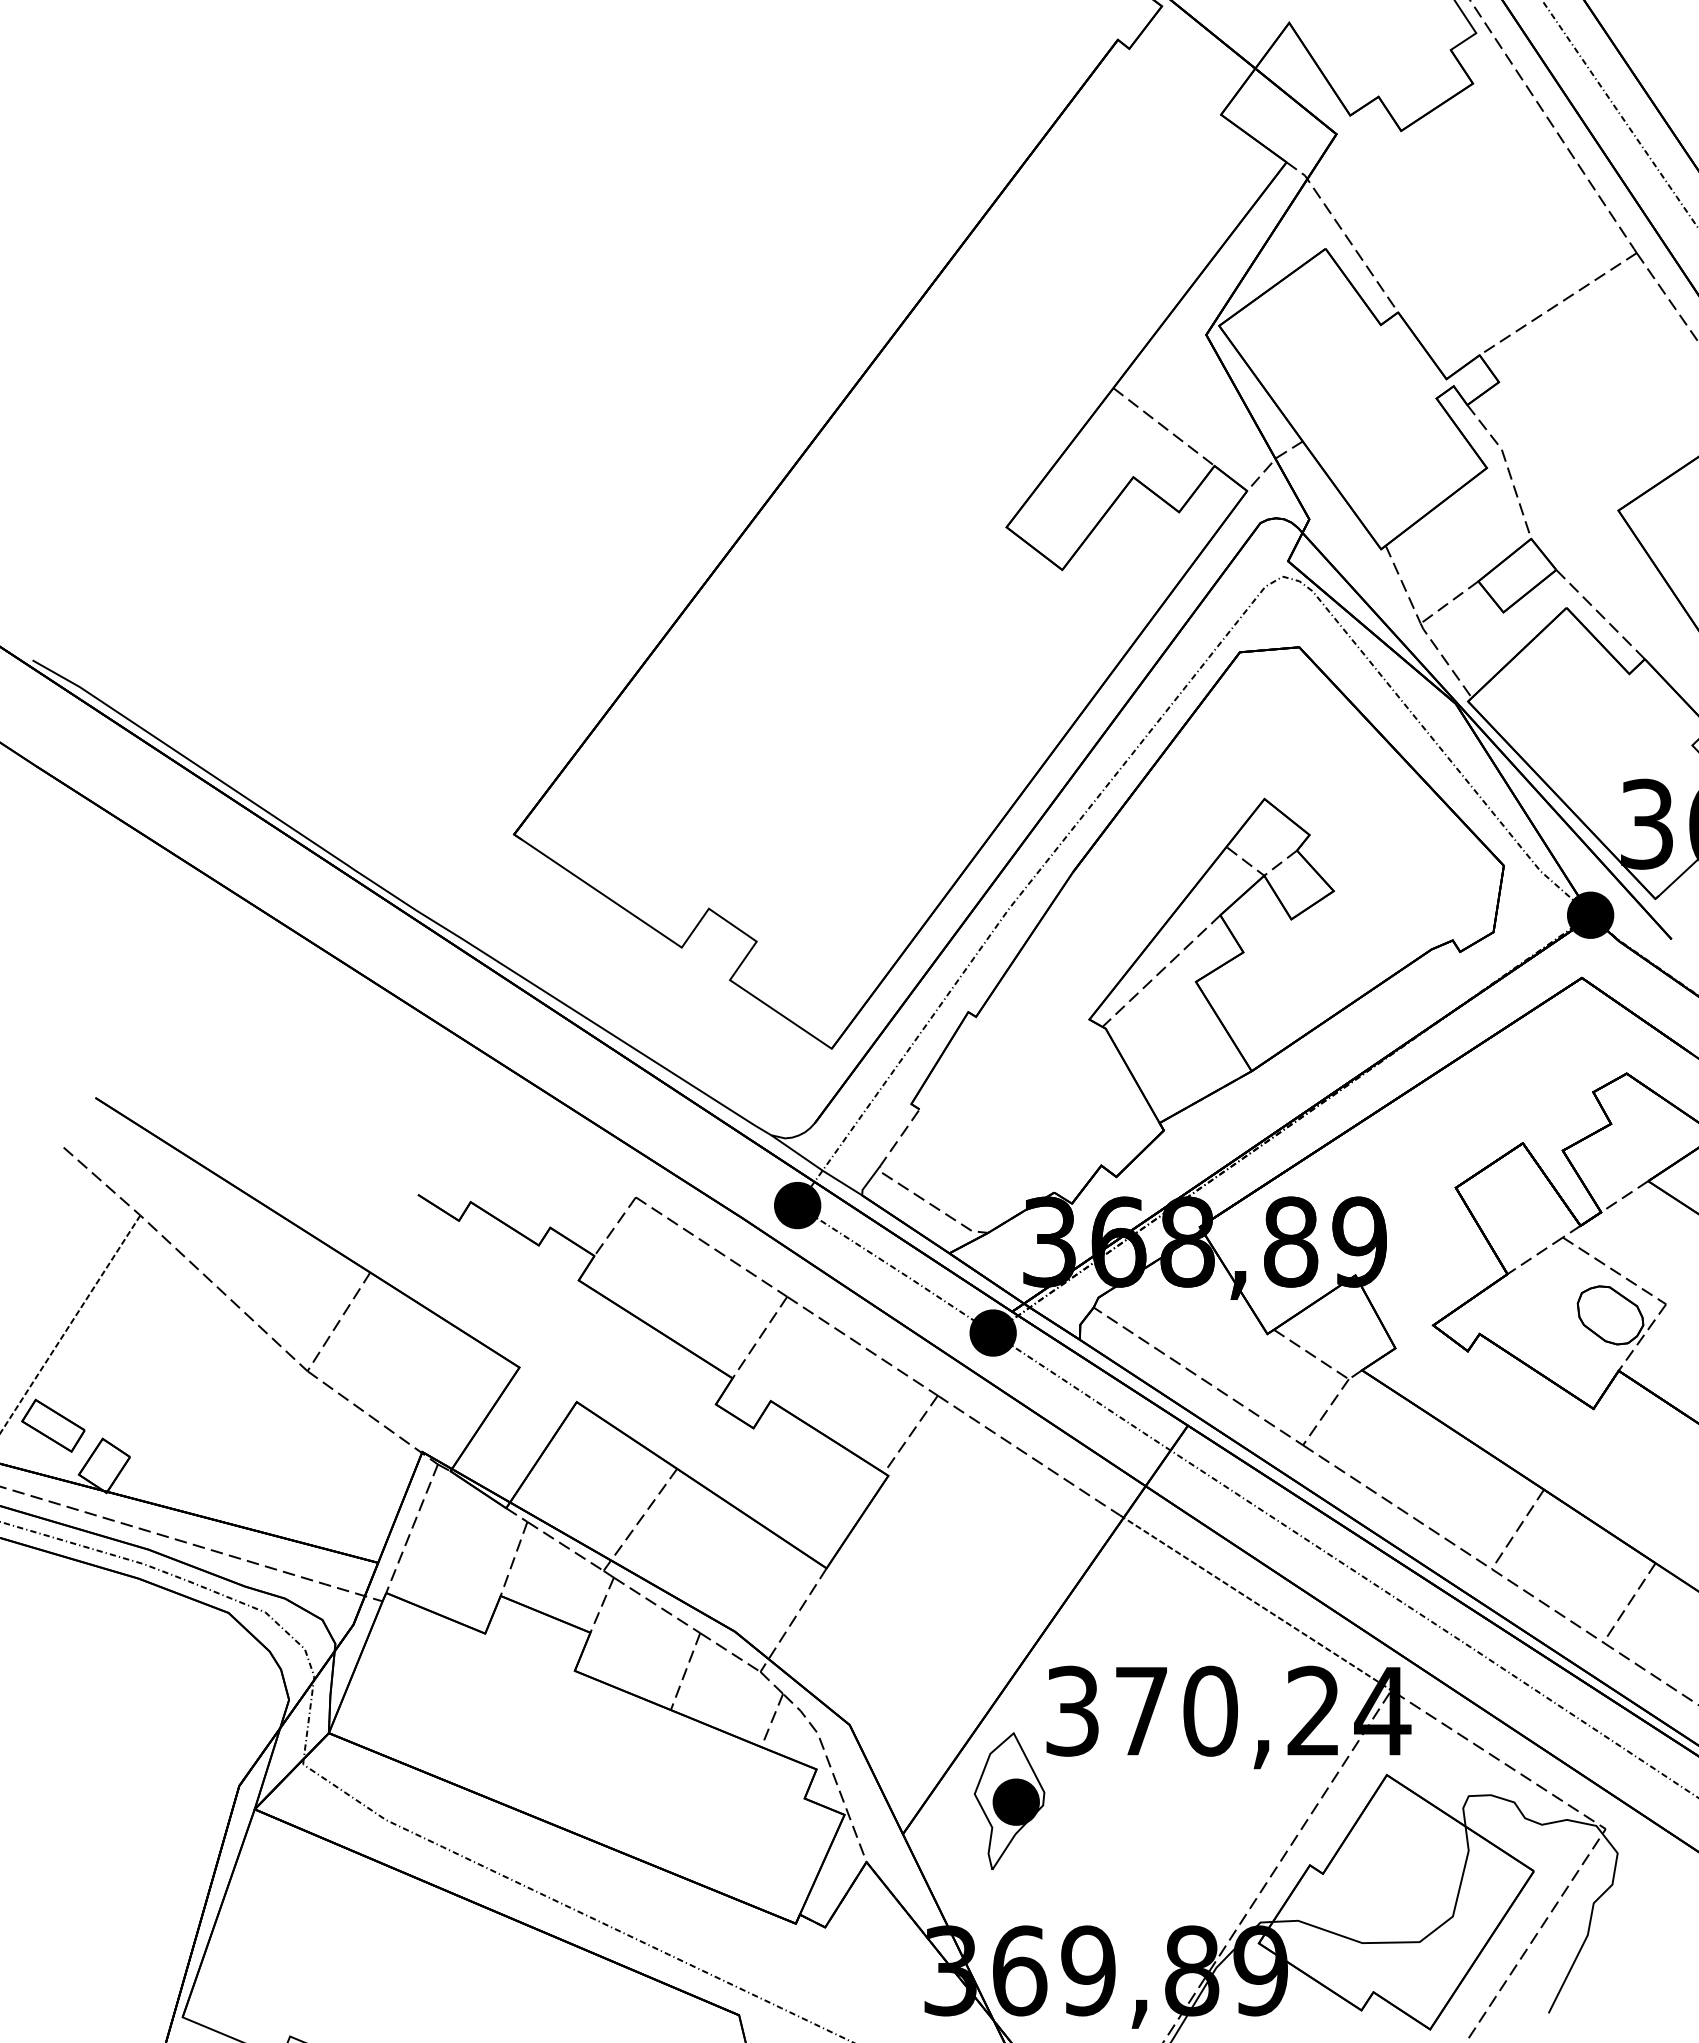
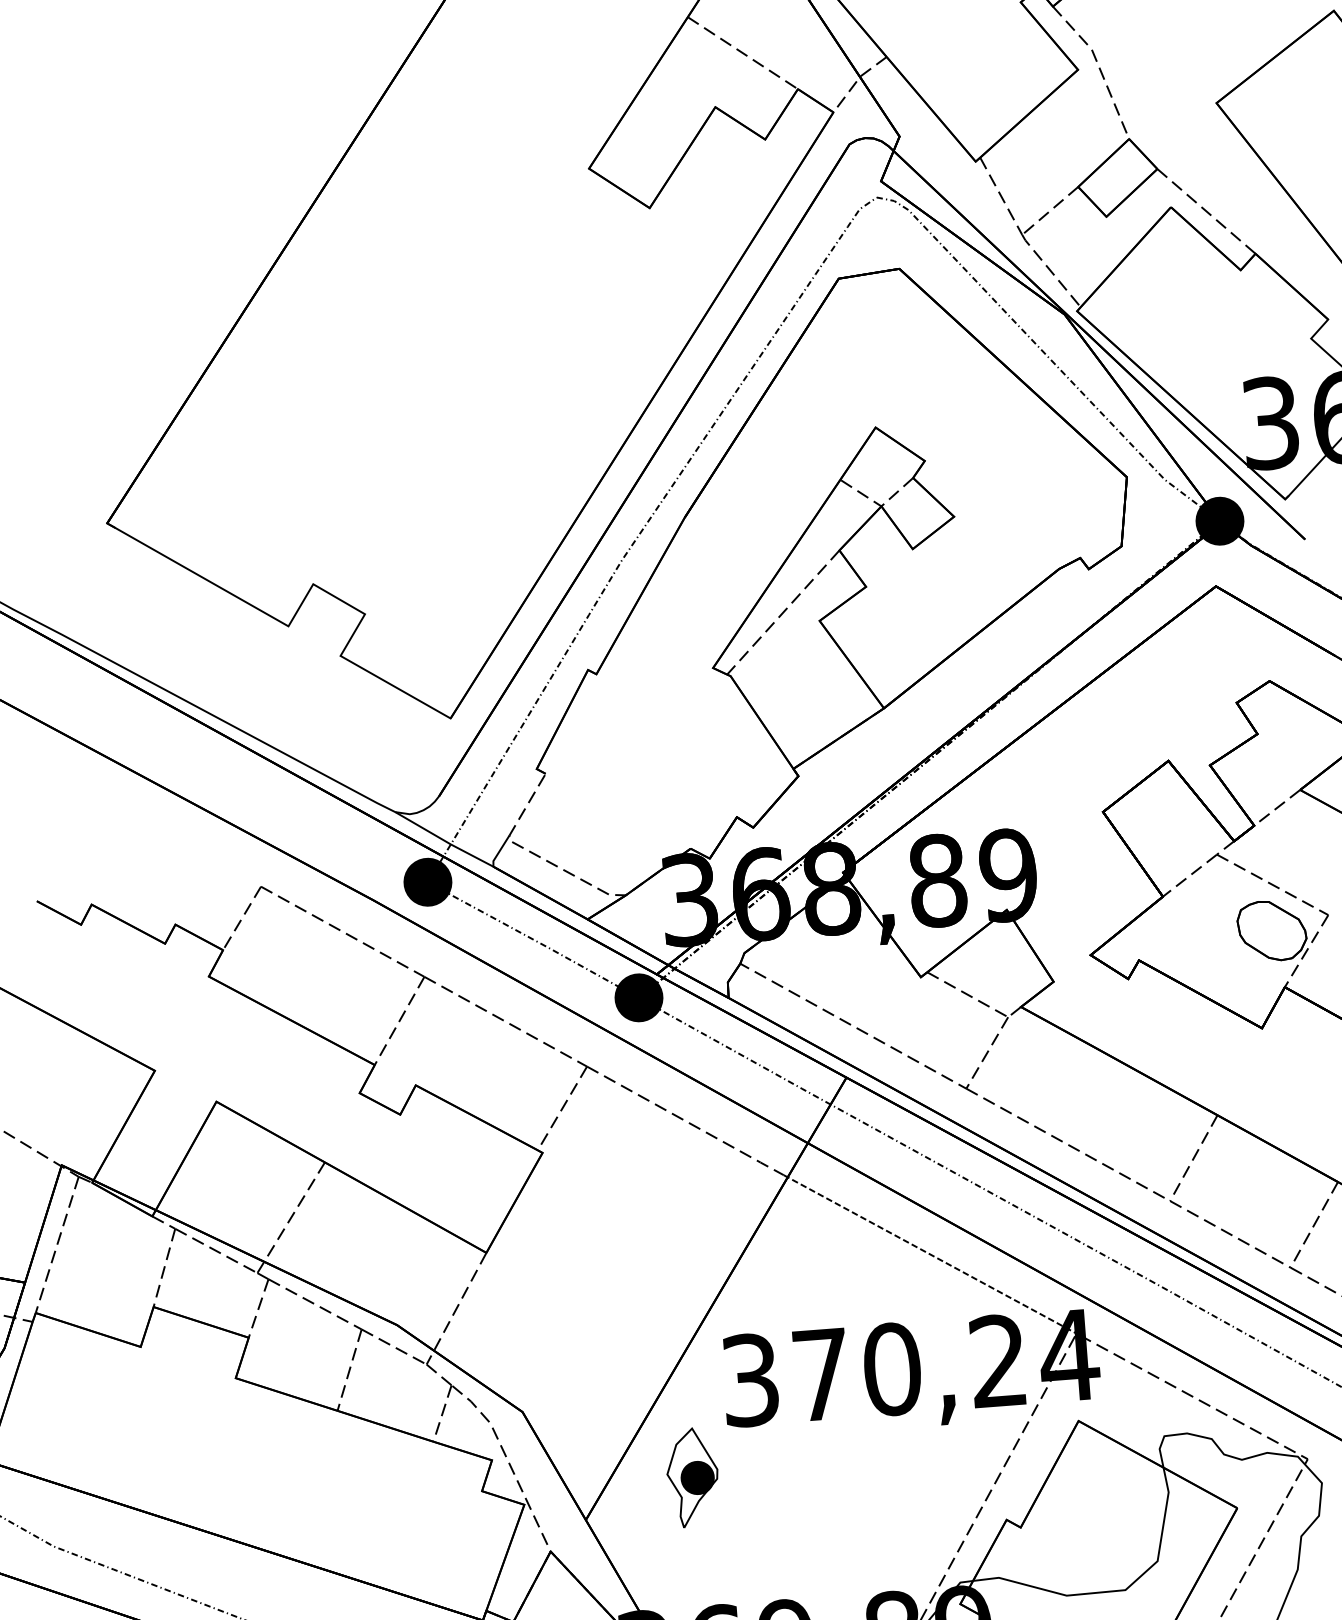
part: (1009, 1800) -> (692, 1476), size x0.7

